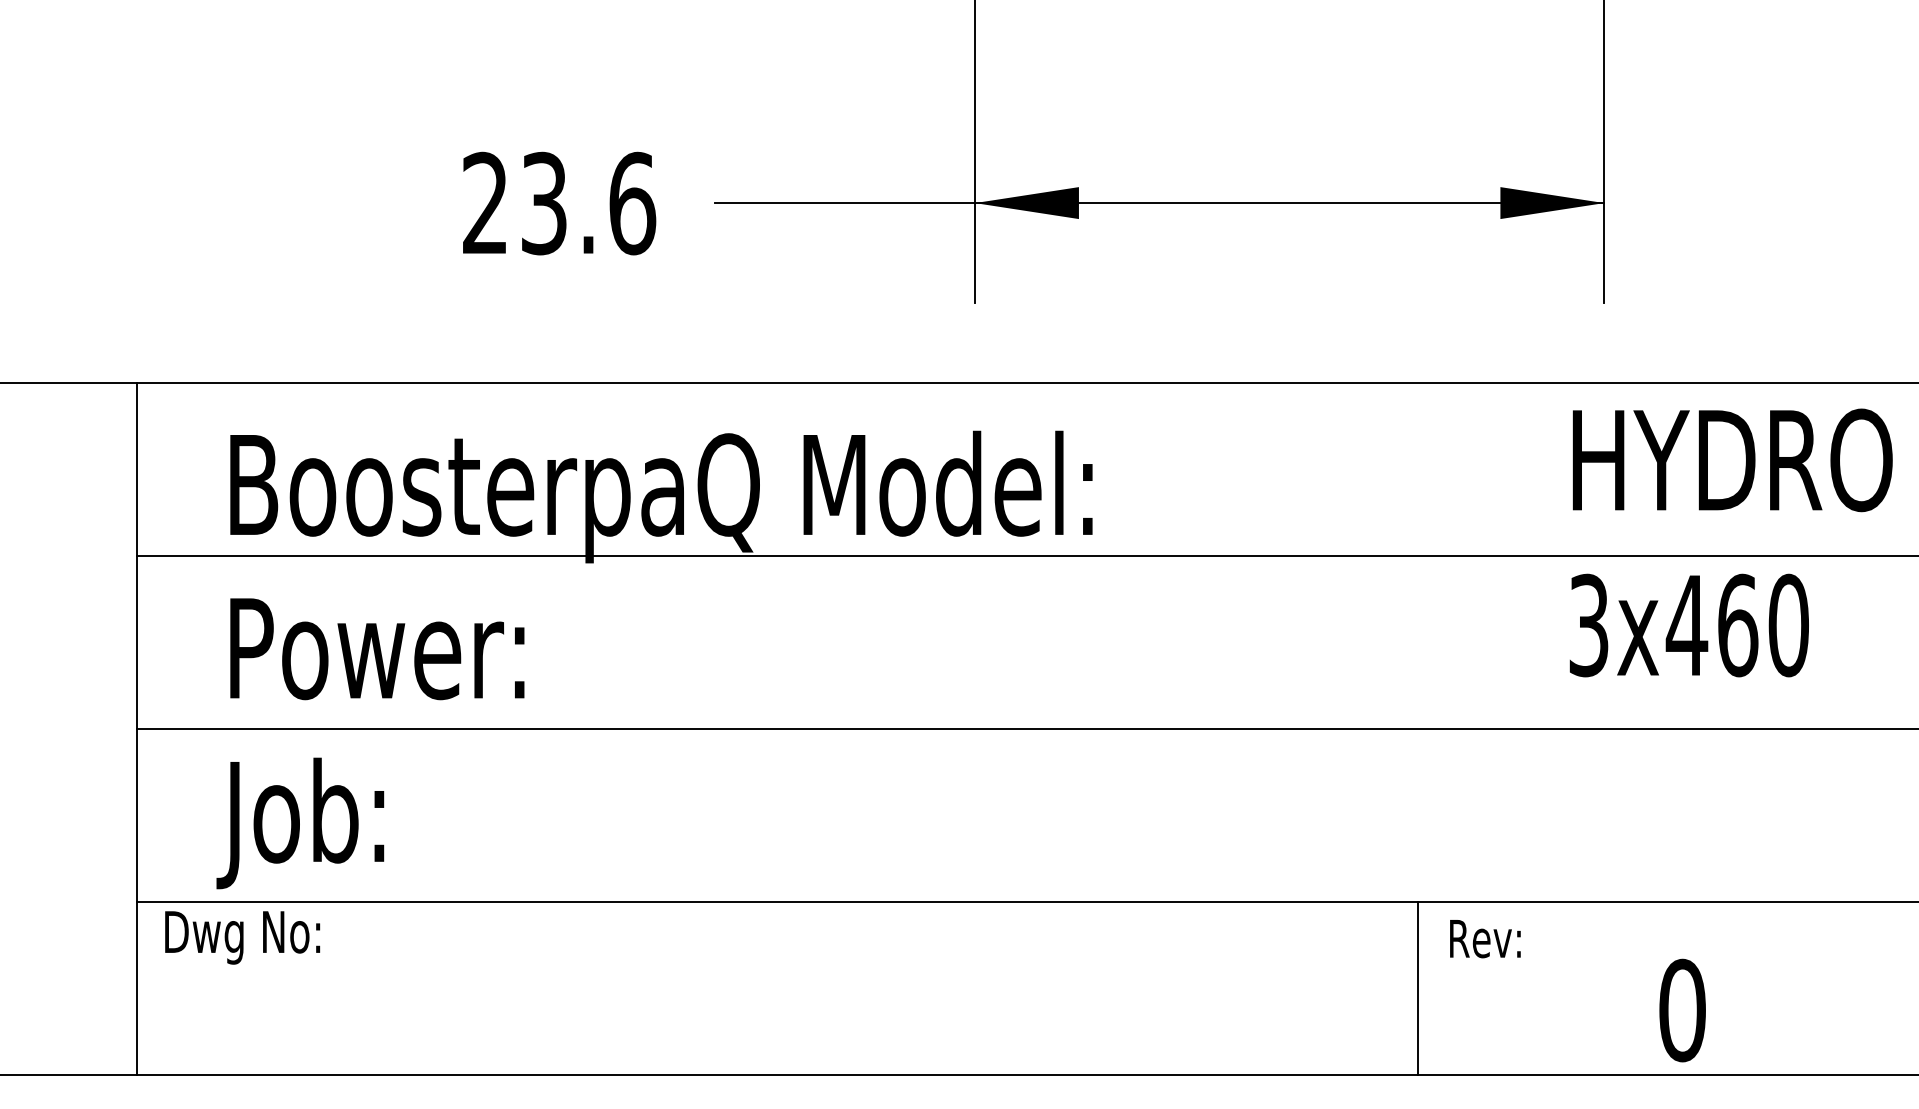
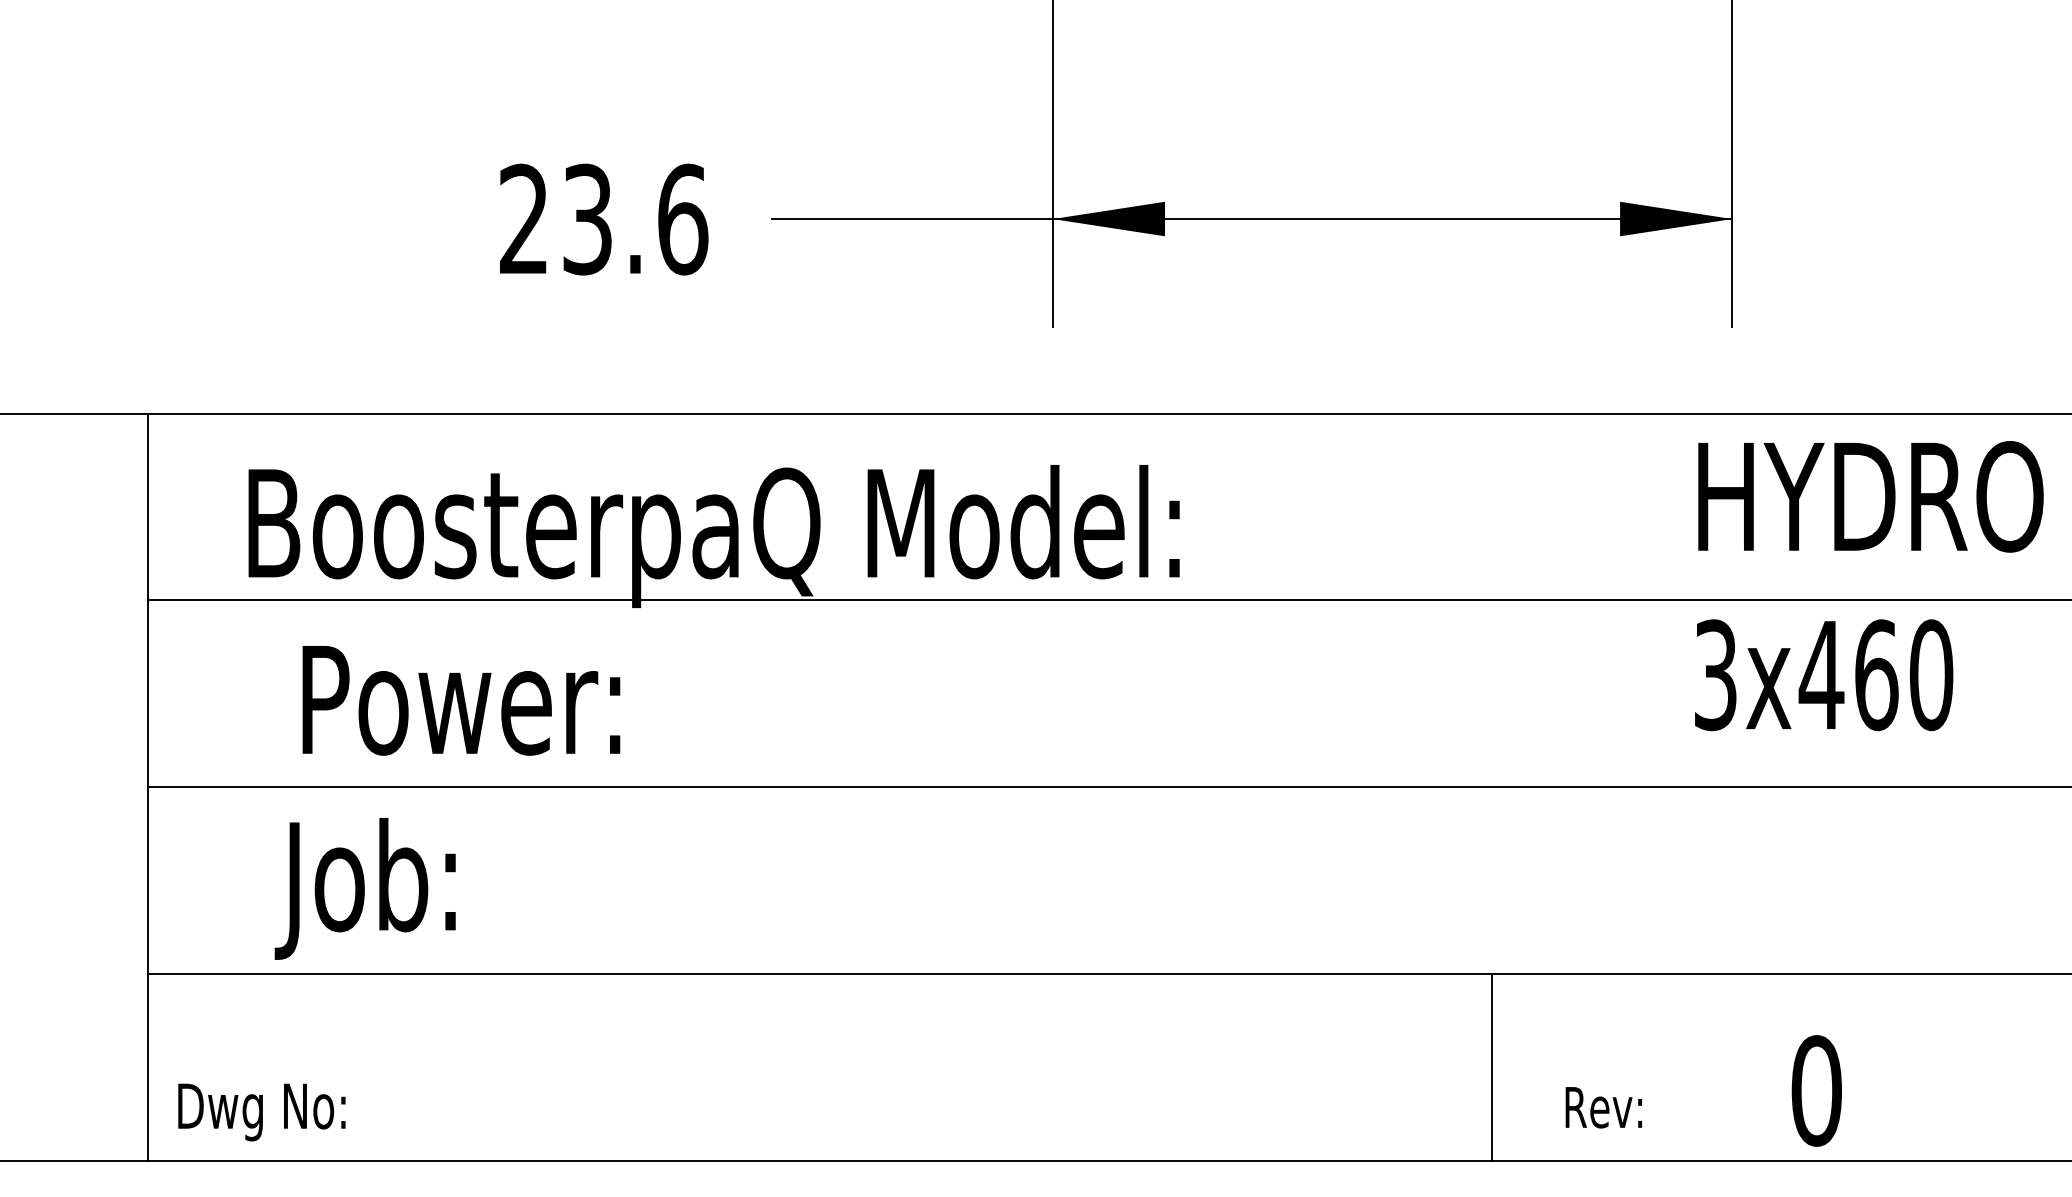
text: (377, 648) -> (461, 700), moved
text: (299, 823) -> (364, 888), moved
text: (242, 937) -> (261, 1112), moved
text: (1485, 938) -> (1603, 1107), moved
line: (1417, 988) -> (1491, 1067), moved

